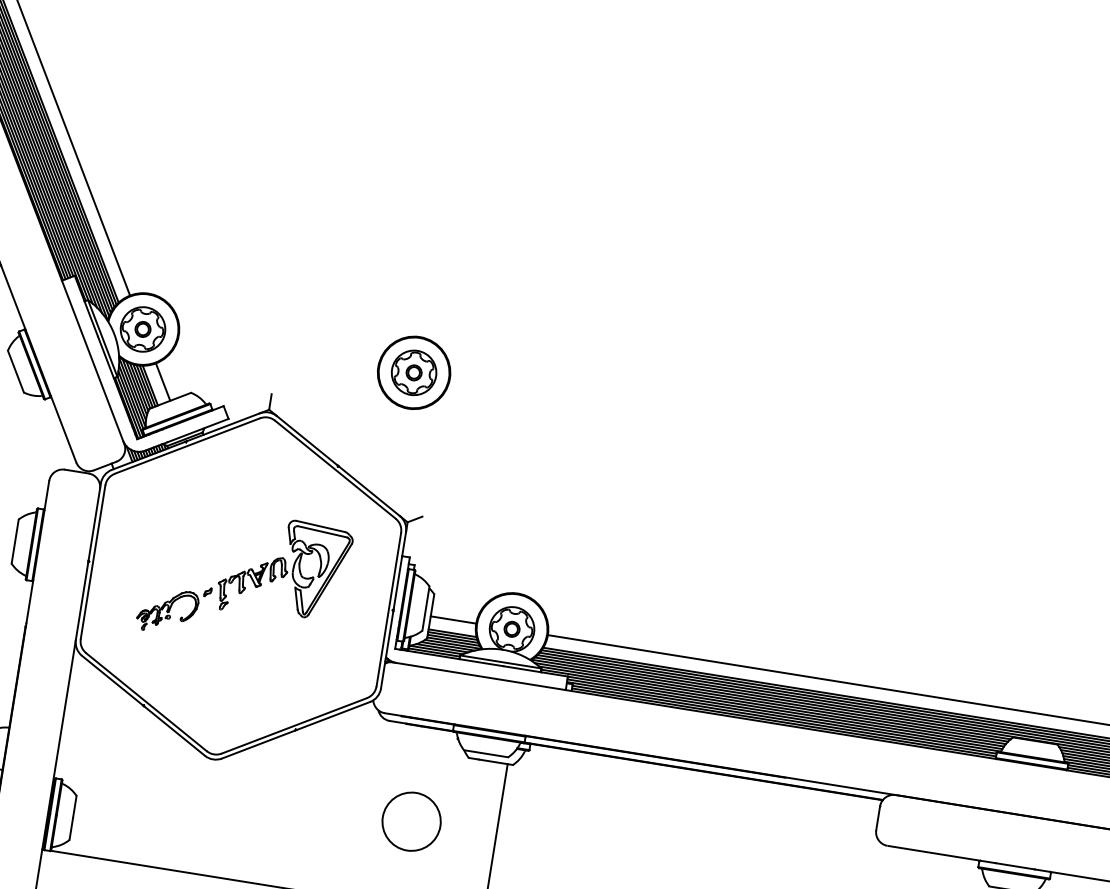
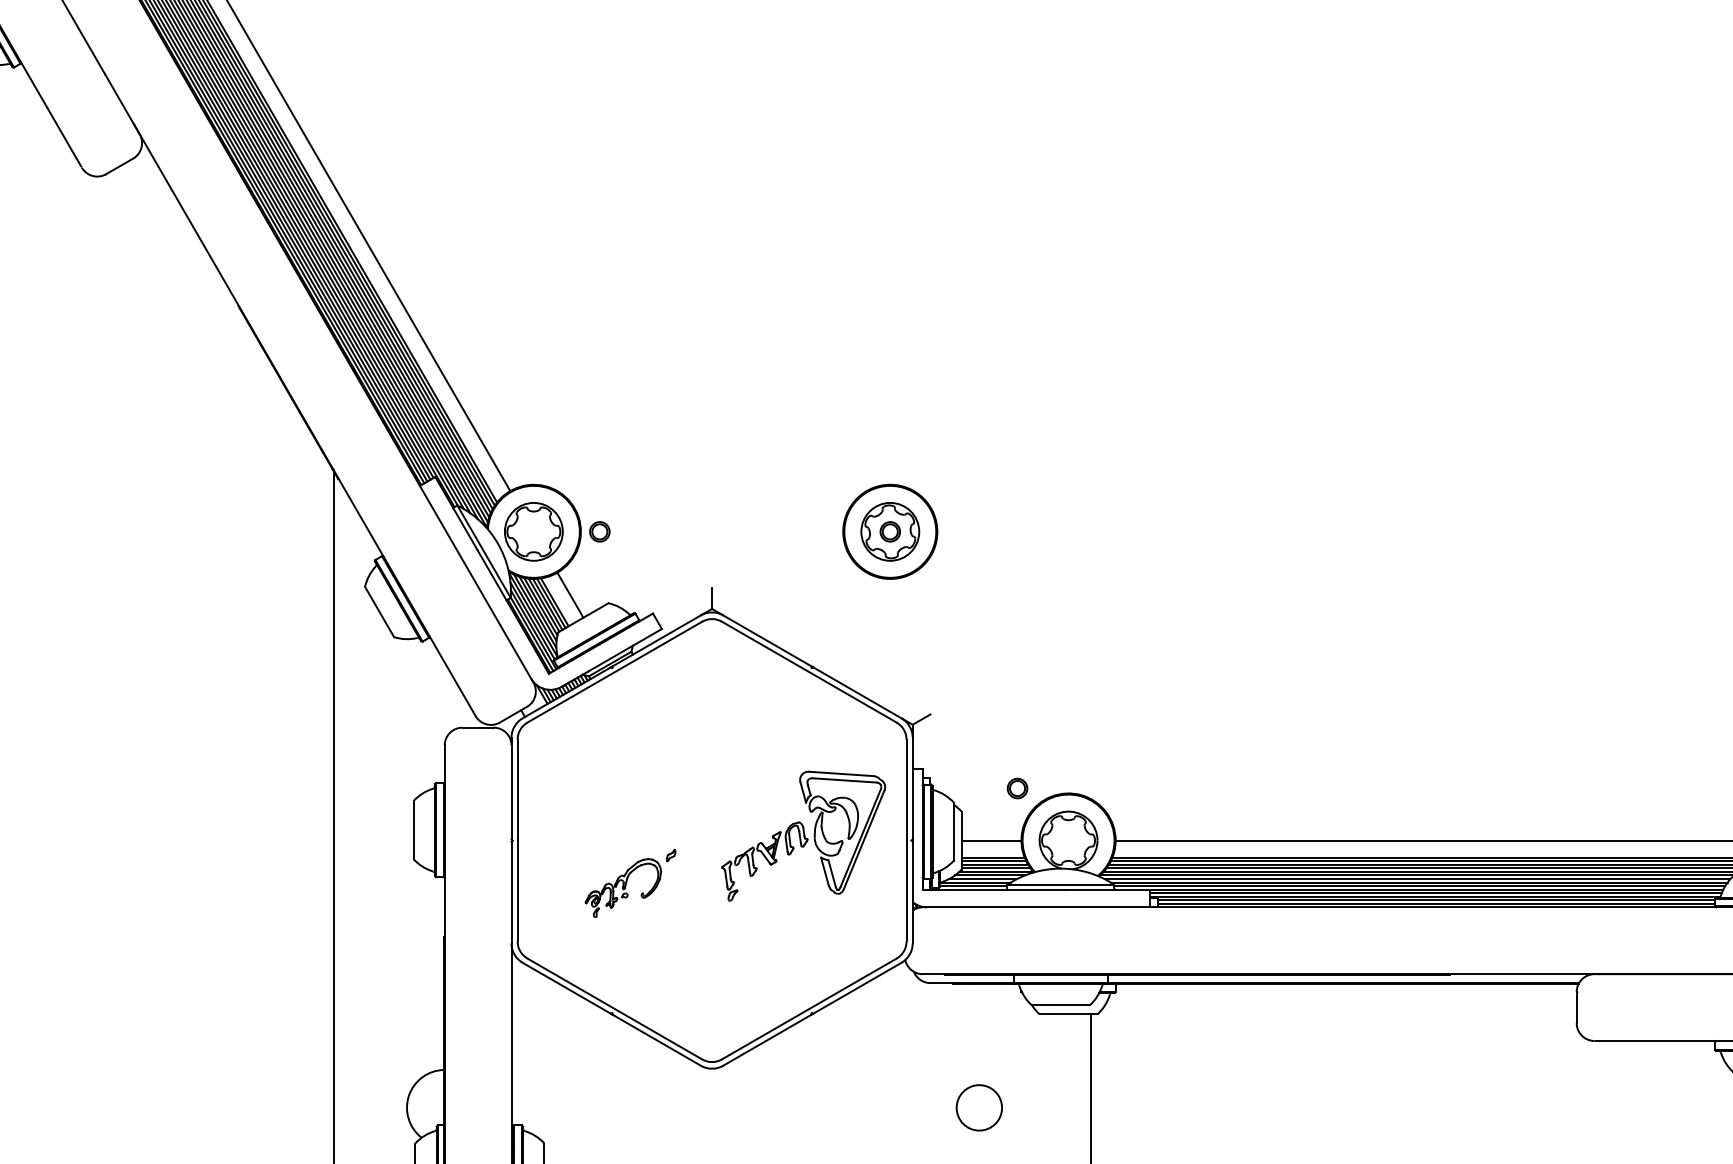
part: (142, 329) -> (599, 531), moved
part: (284, 568) -> (803, 835), moved
part: (512, 629) -> (1017, 788), moved
circle: (411, 821) -> (979, 1107), size x0.6

